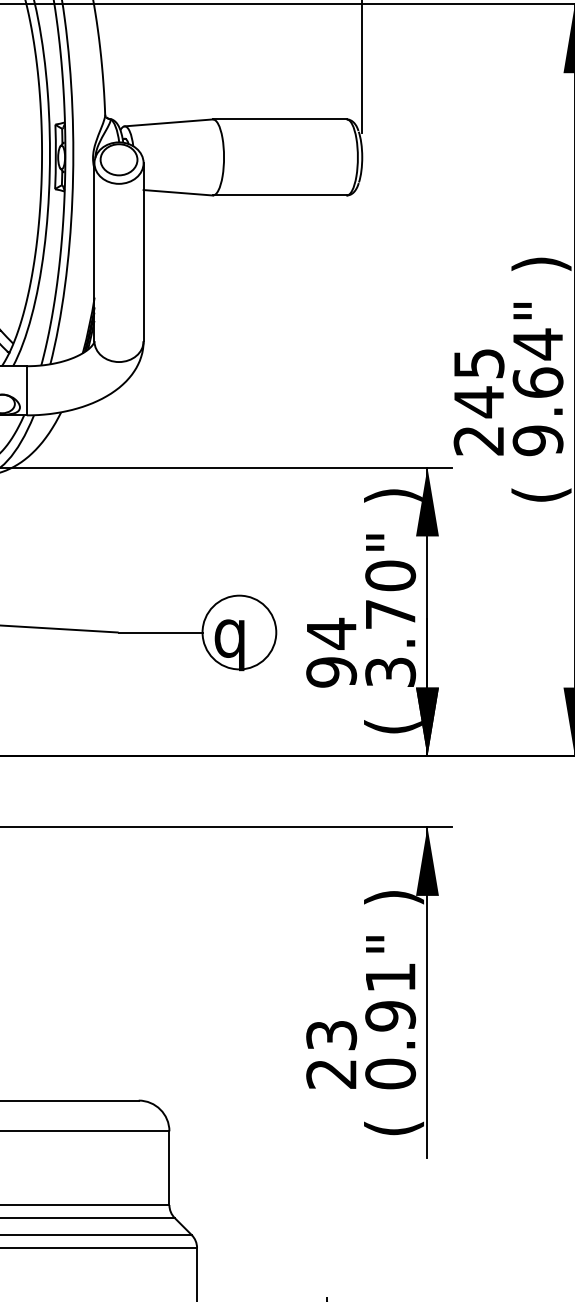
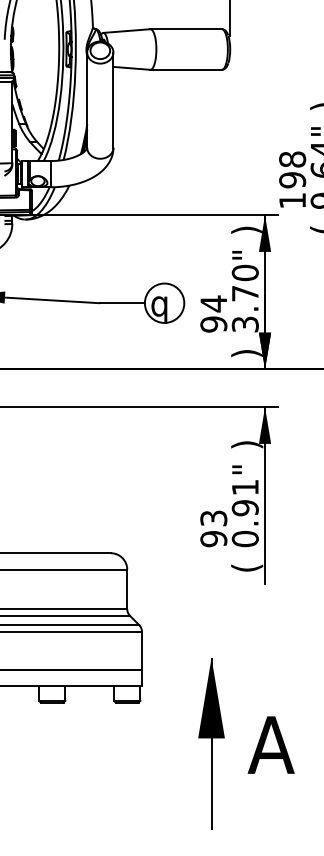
text: (478, 400) -> (292, 179), 245 -> 198
text: (392, 726) -> (246, 353), ( -> )
text: (330, 1074) -> (213, 539), 23 -> 93

